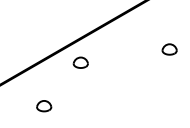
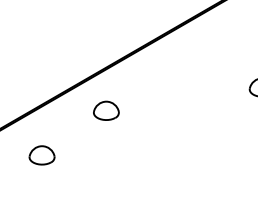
part: (44, 106) -> (42, 155), moved

